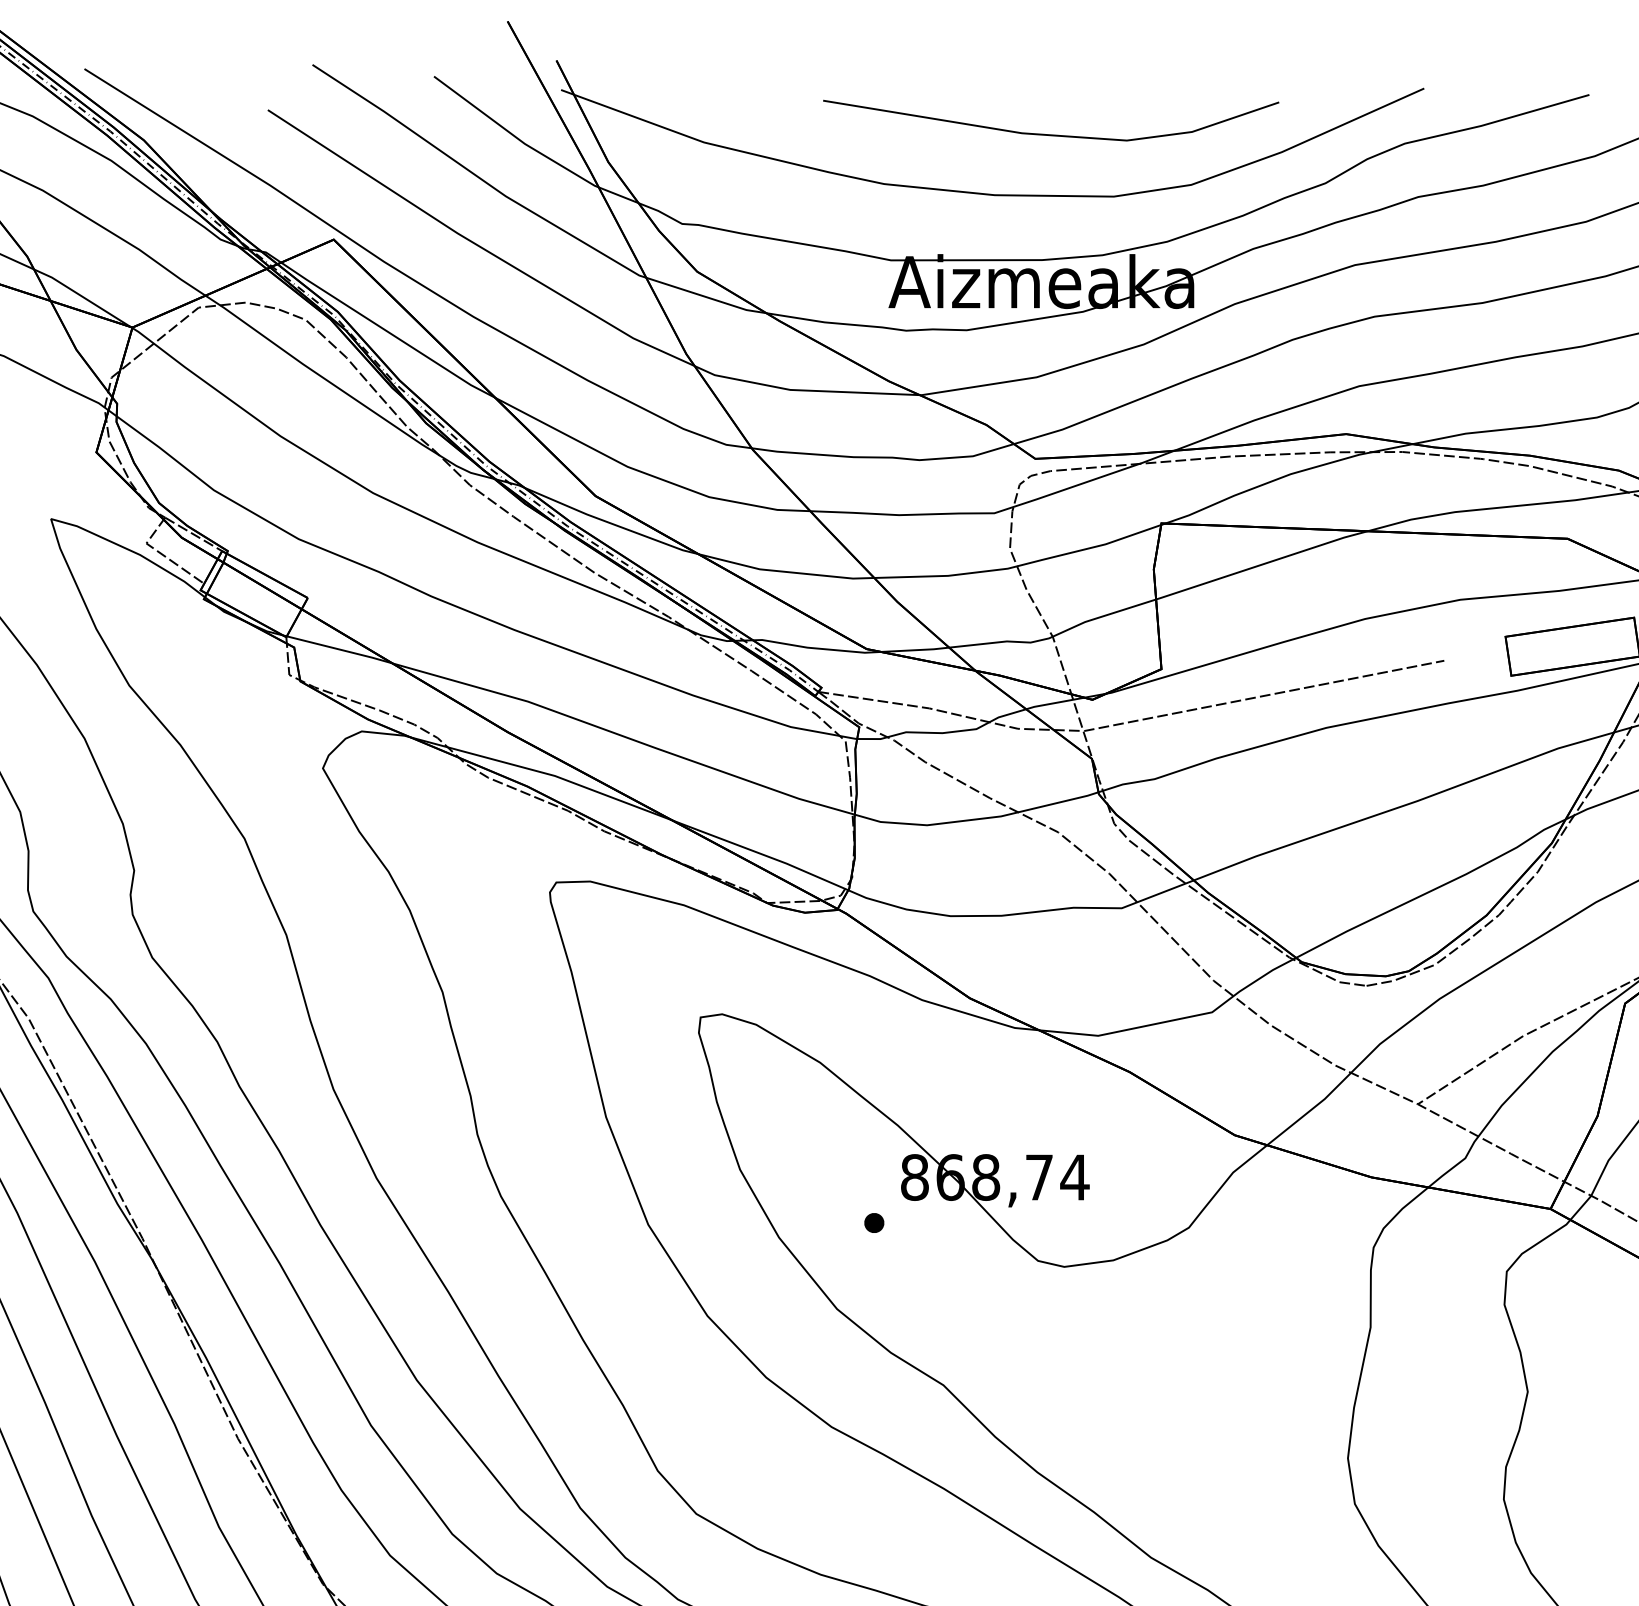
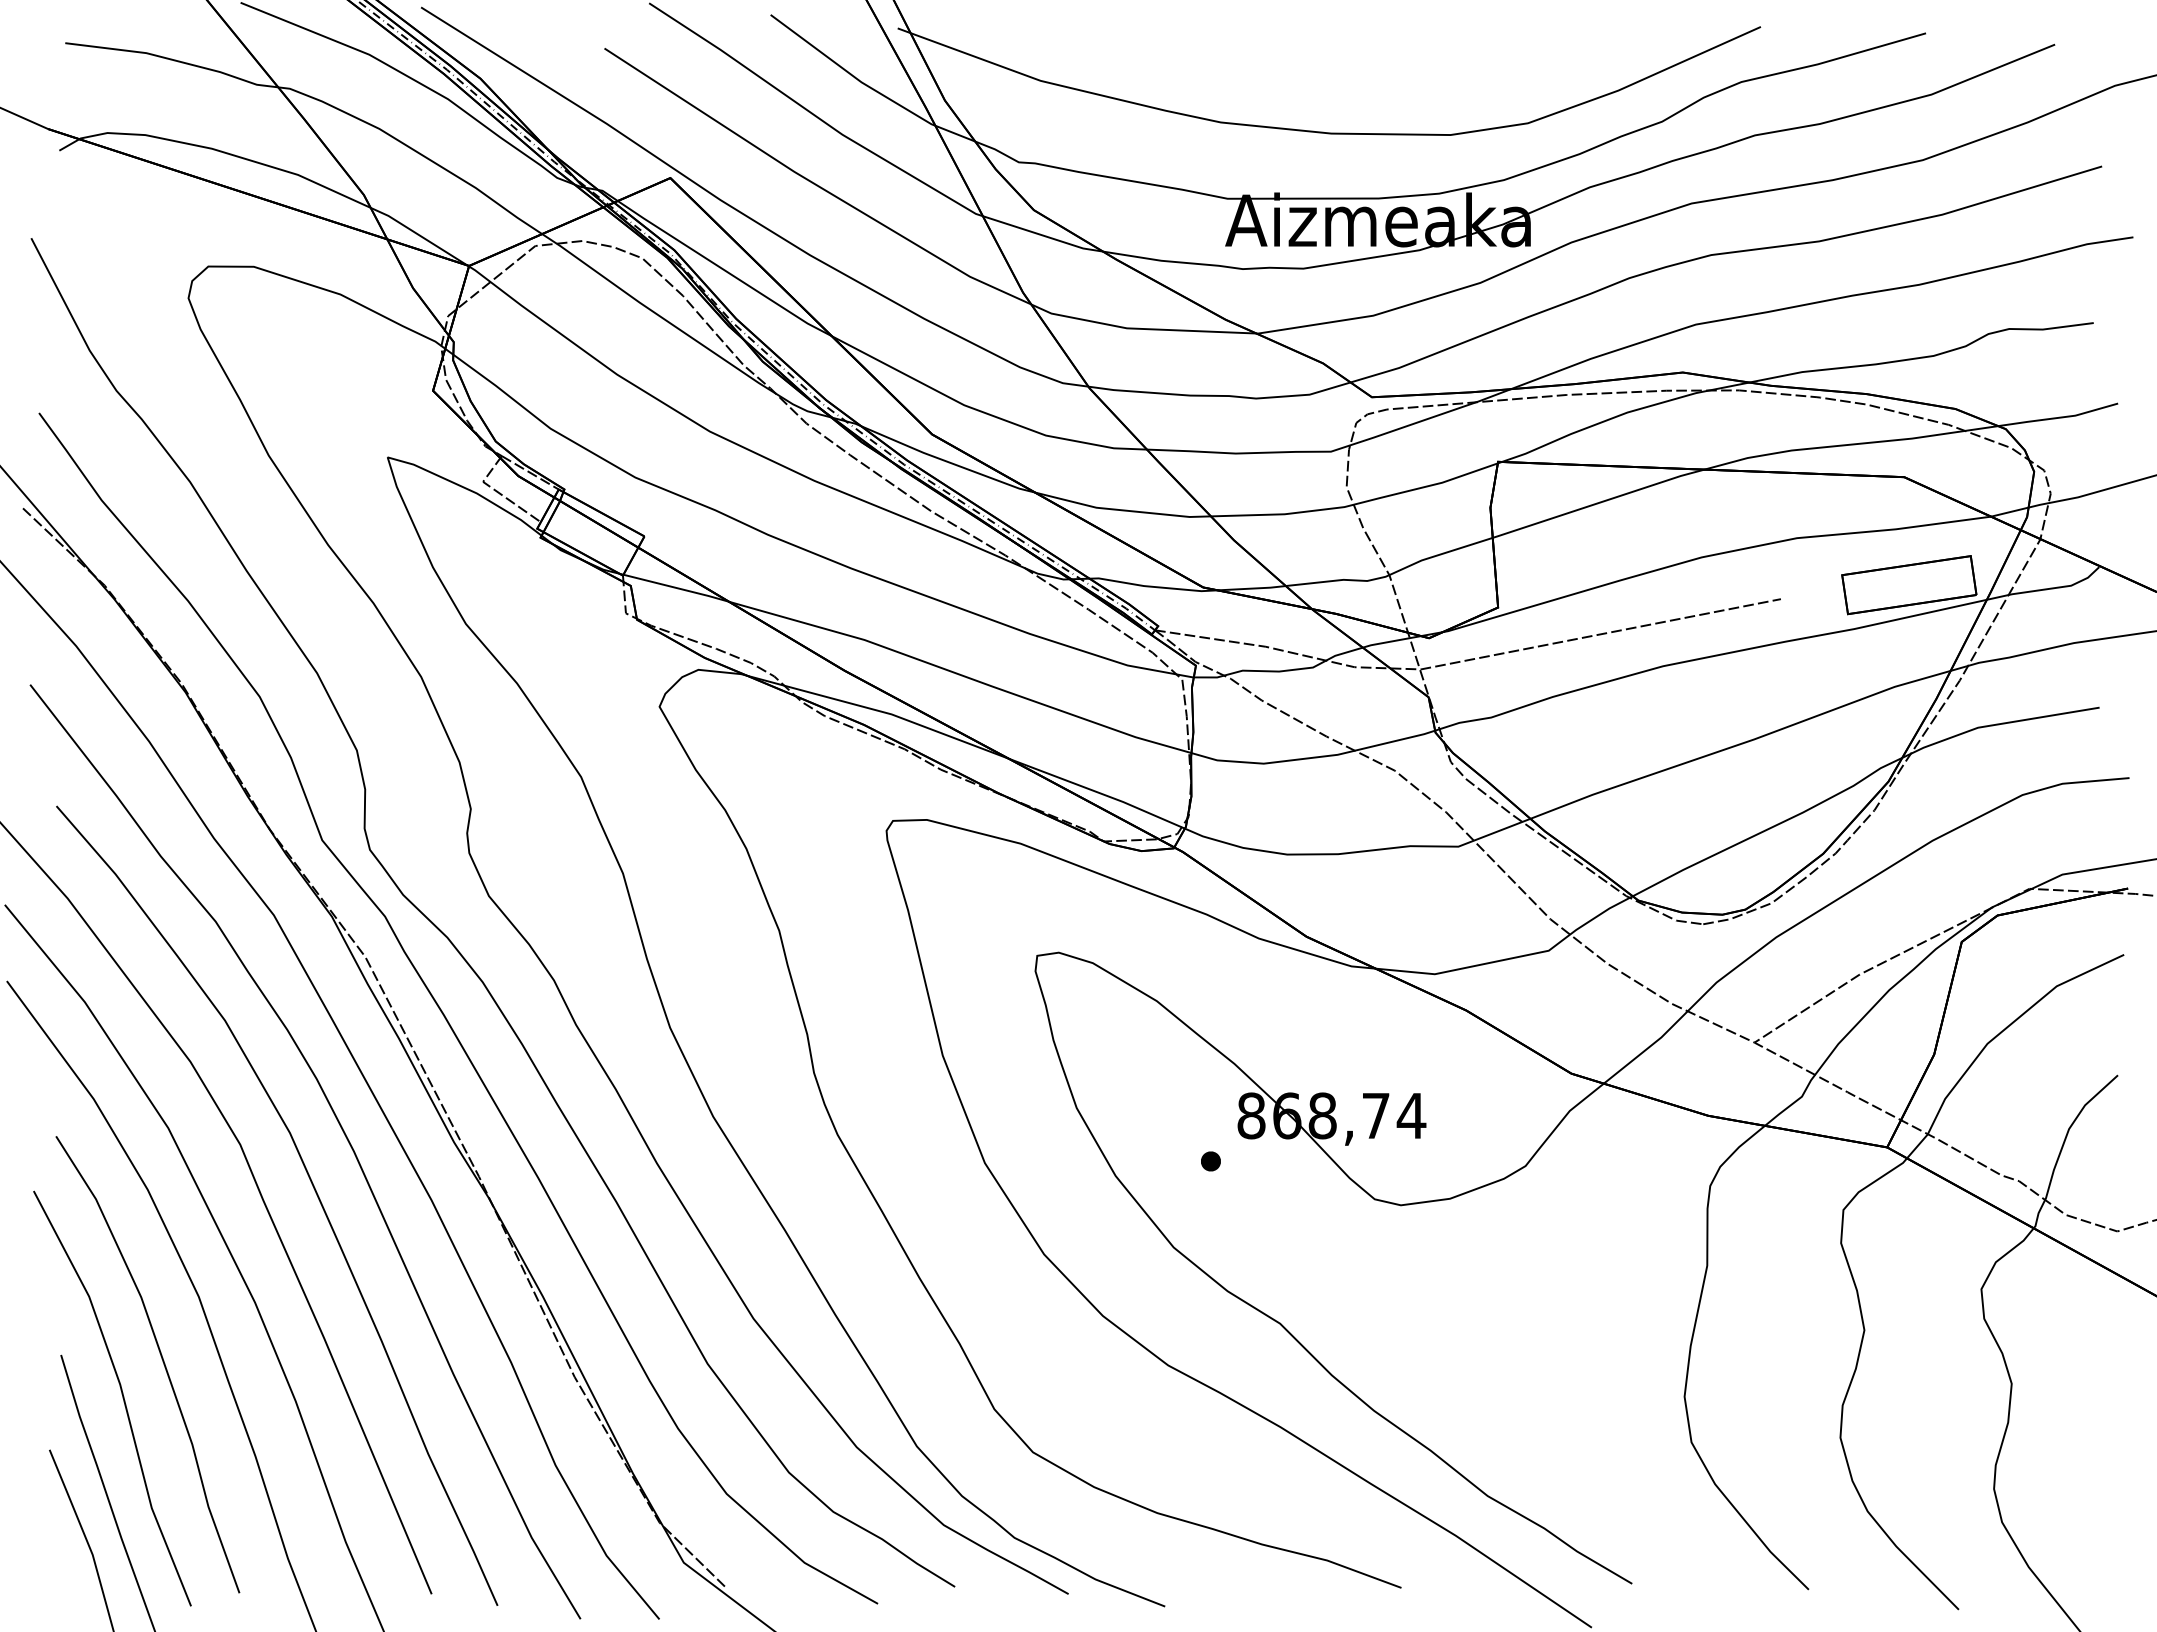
line: (1050, 134) -> (1387, 72), removed

